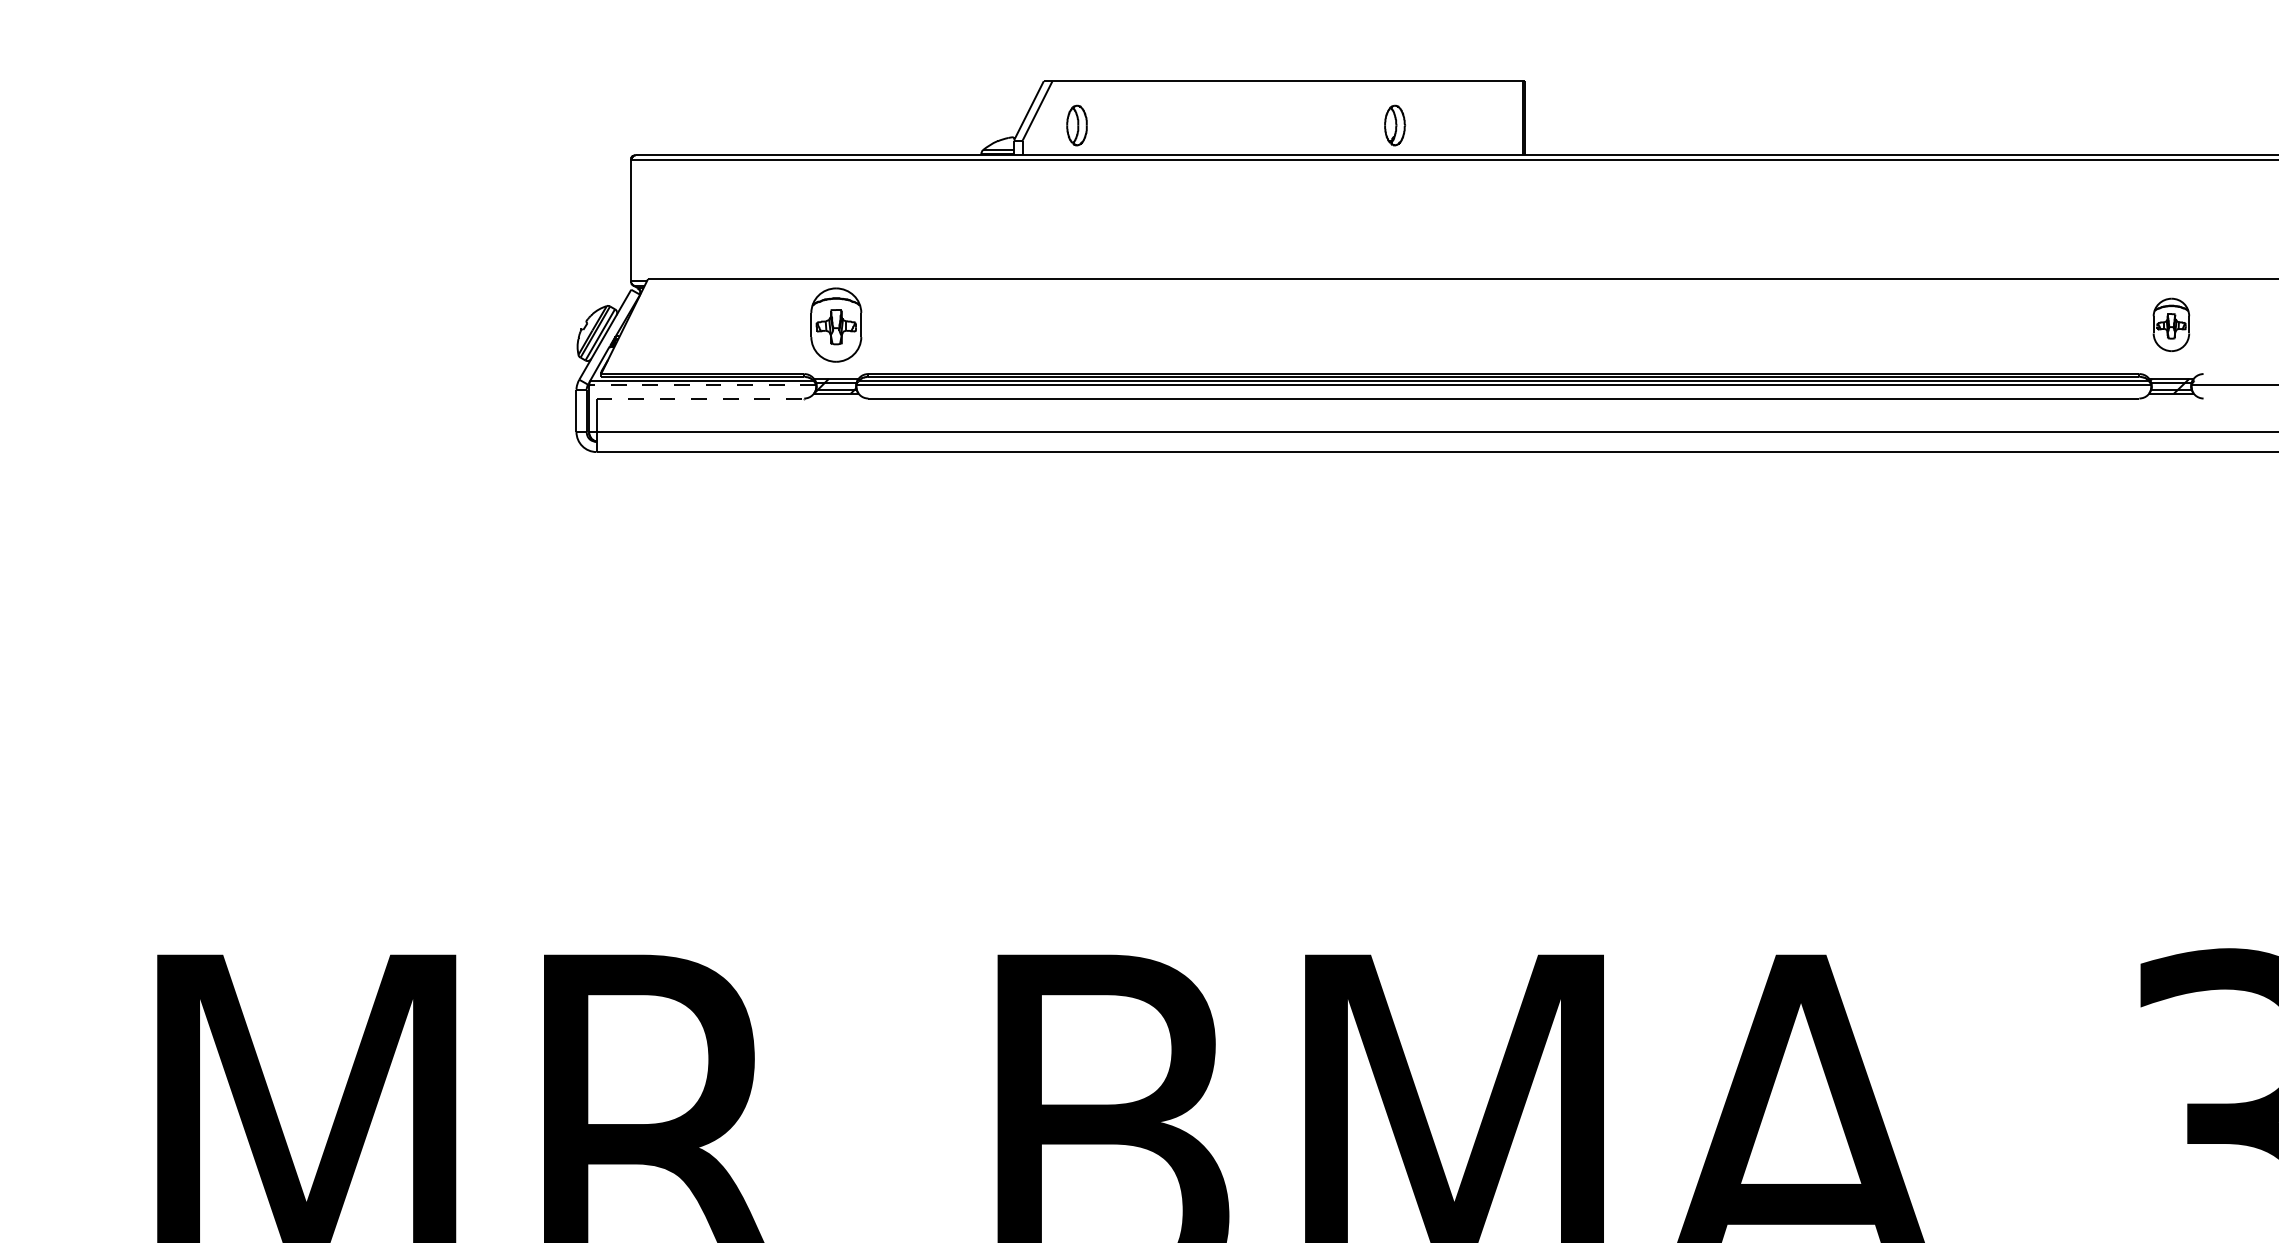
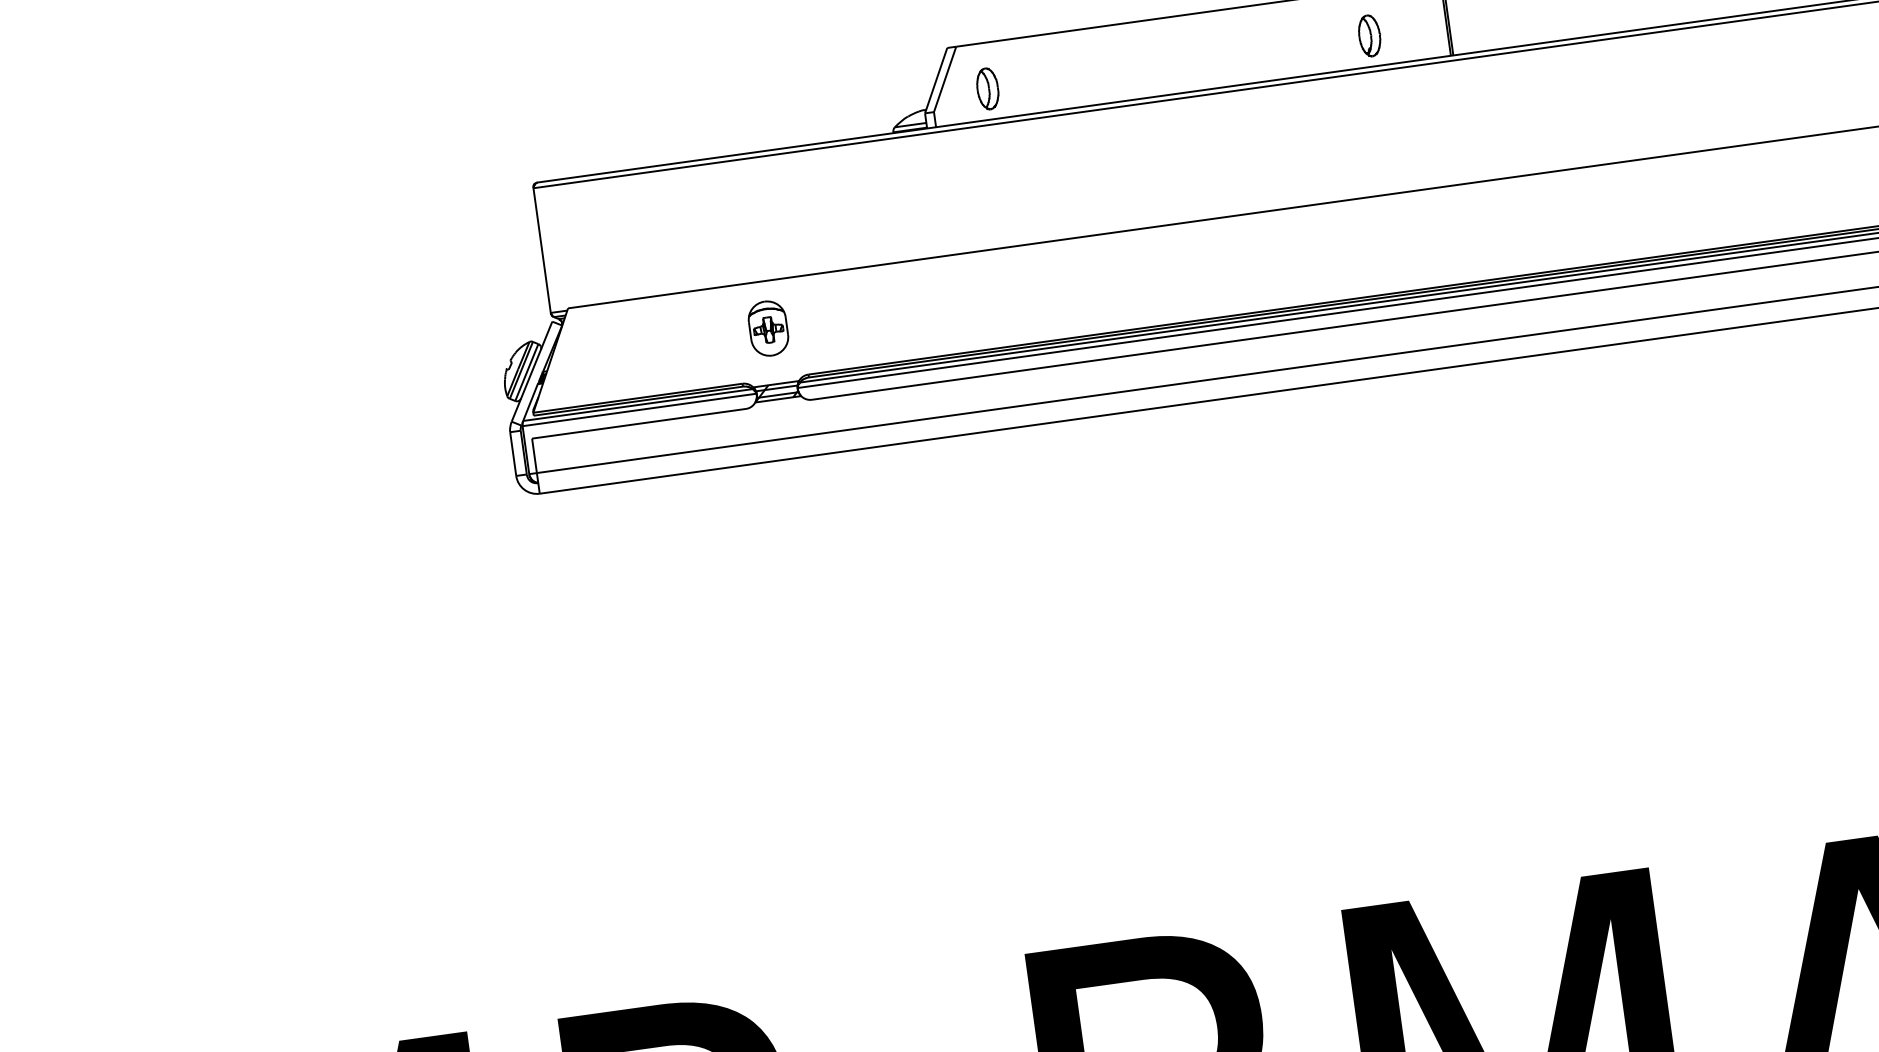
part: (1395, 125) -> (1370, 35), moved
part: (836, 324) -> (768, 328), size x0.71
line: (701, 385) -> (638, 410), dashed -> solid
line: (701, 398) -> (640, 423), dashed -> solid

